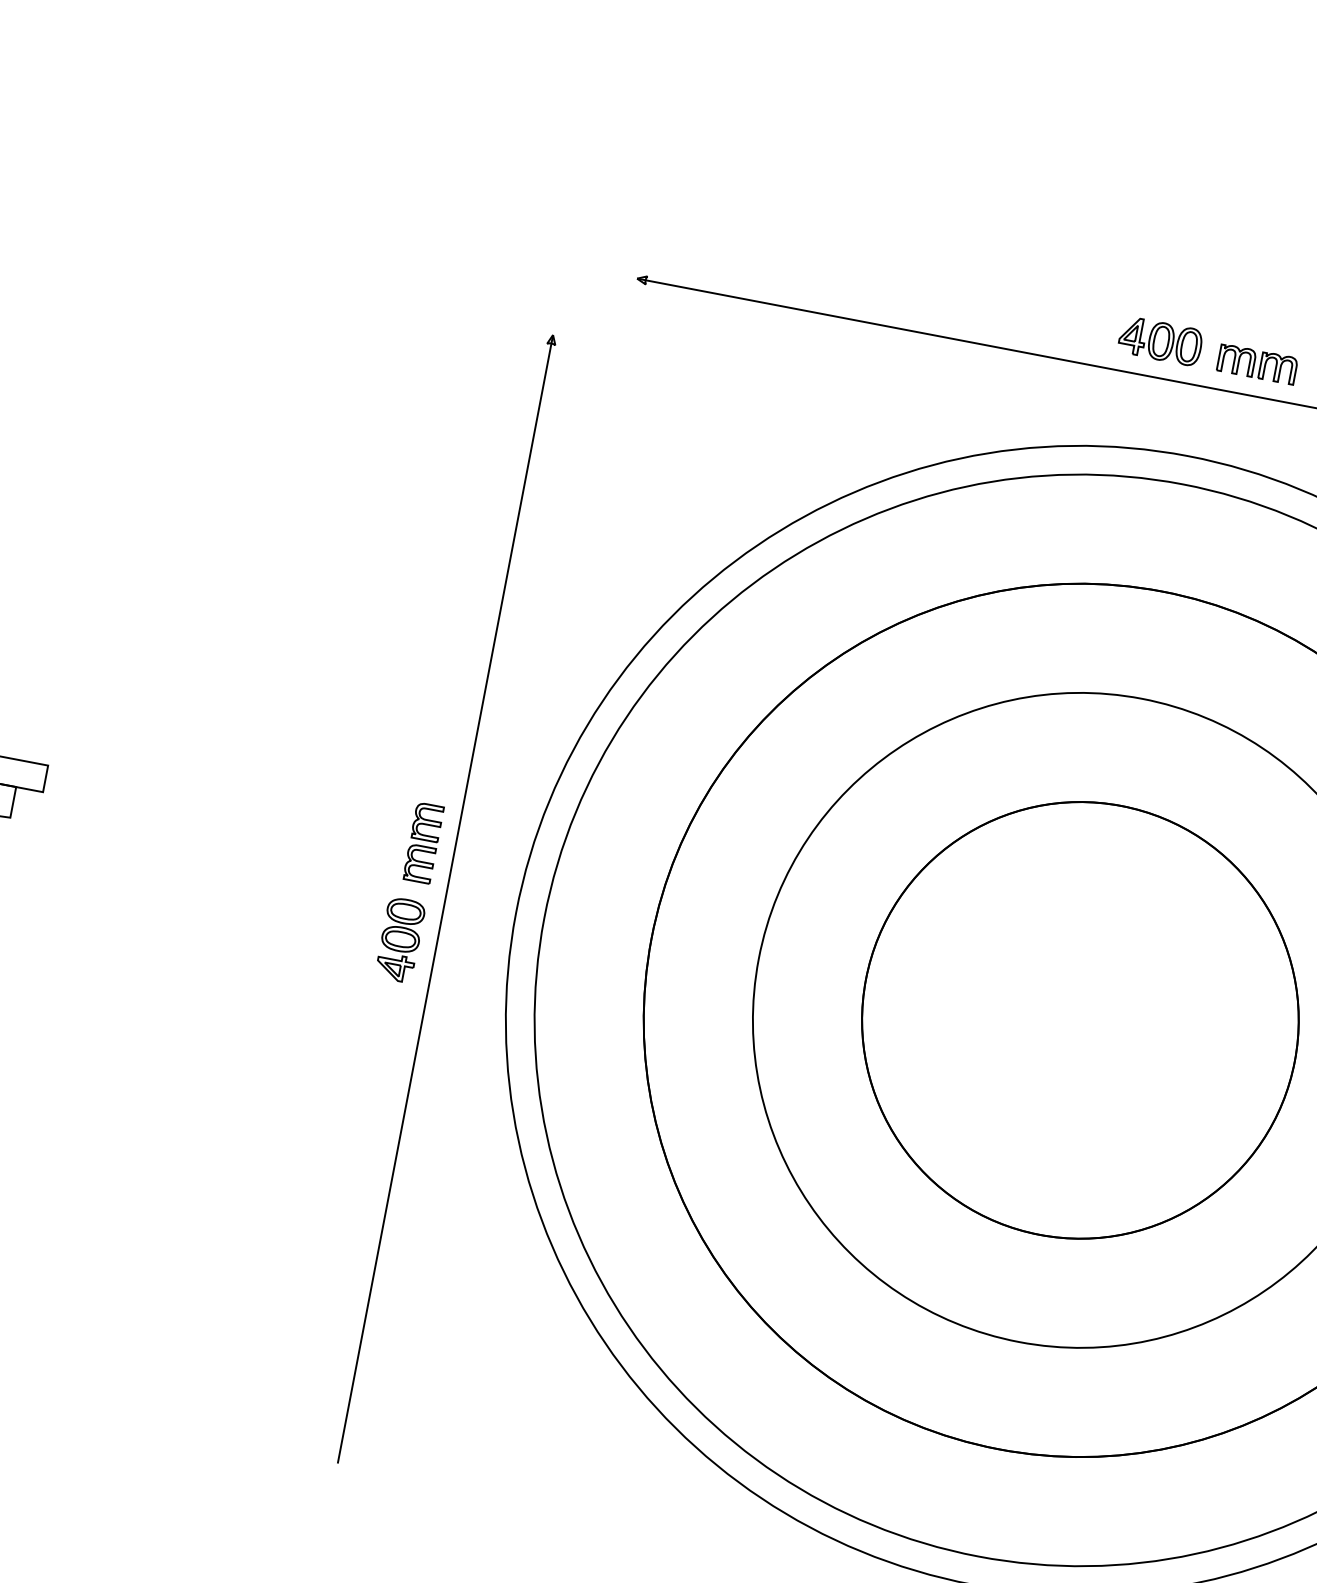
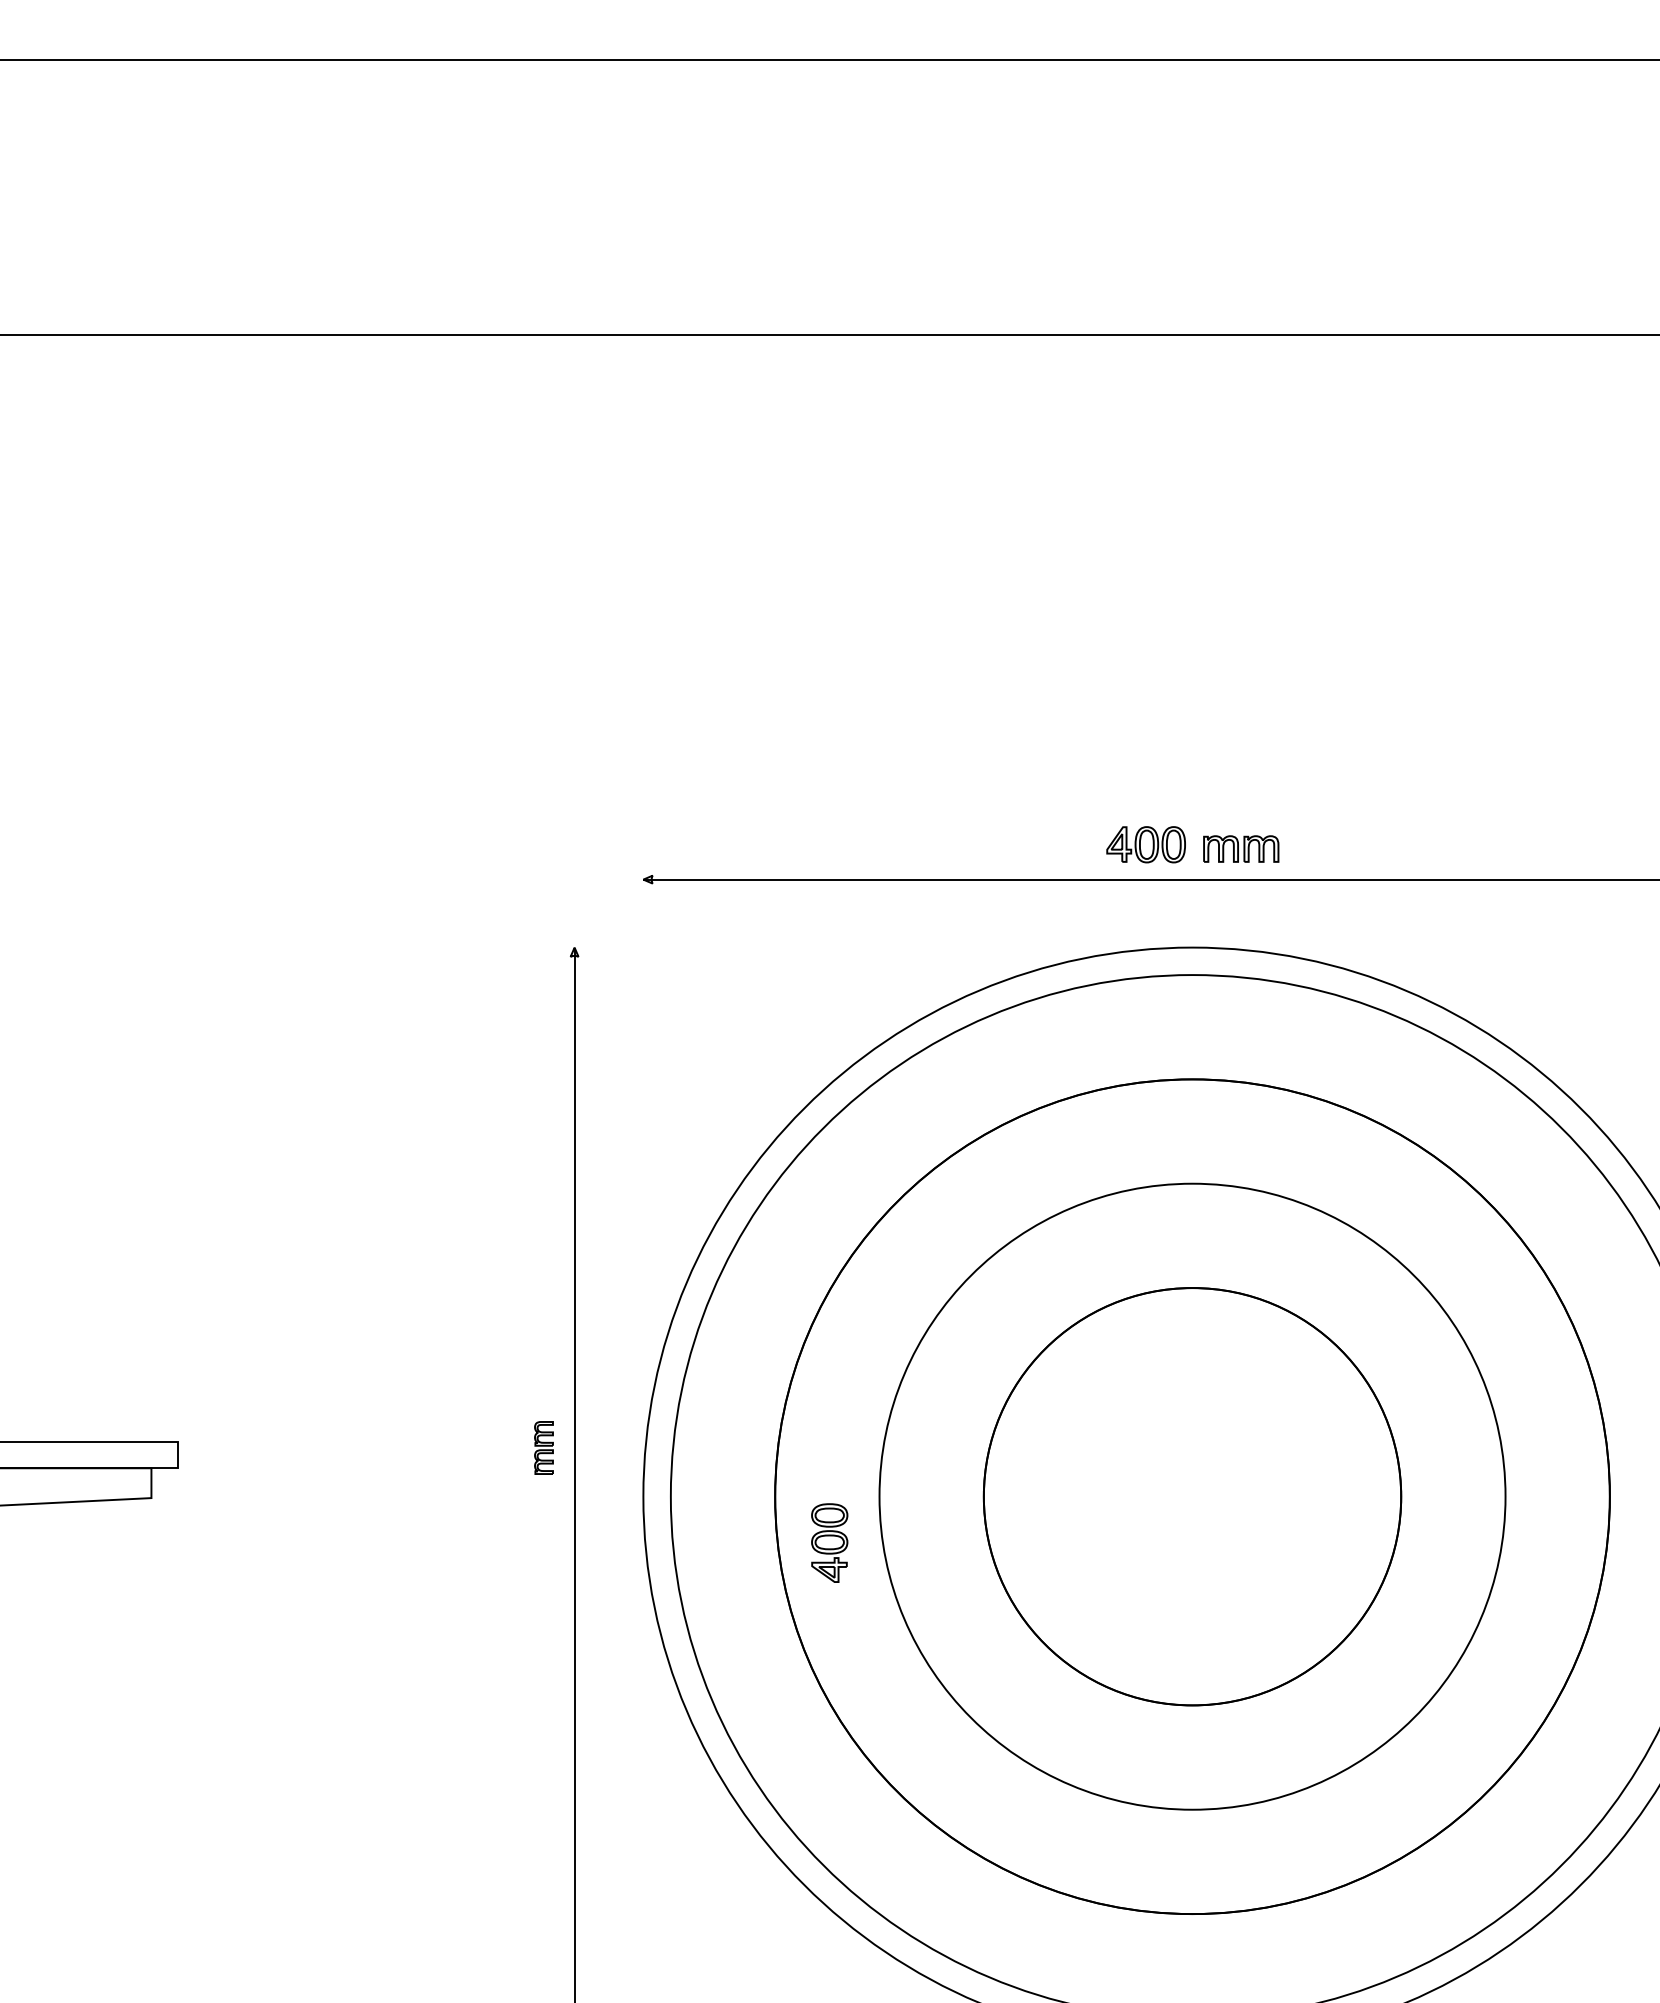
part: (423, 842) -> (543, 1447), size x0.7
part: (400, 939) -> (829, 1542), moved

